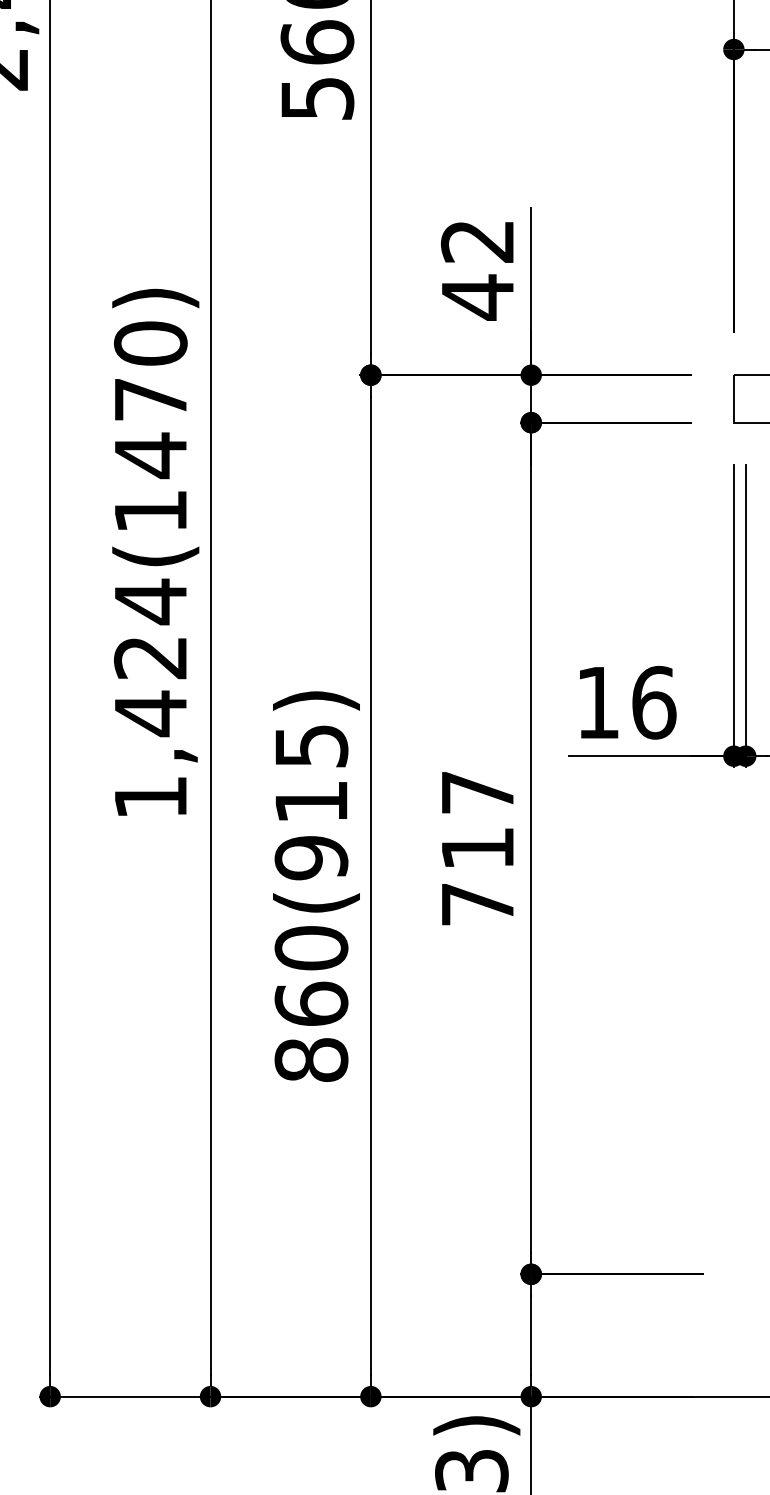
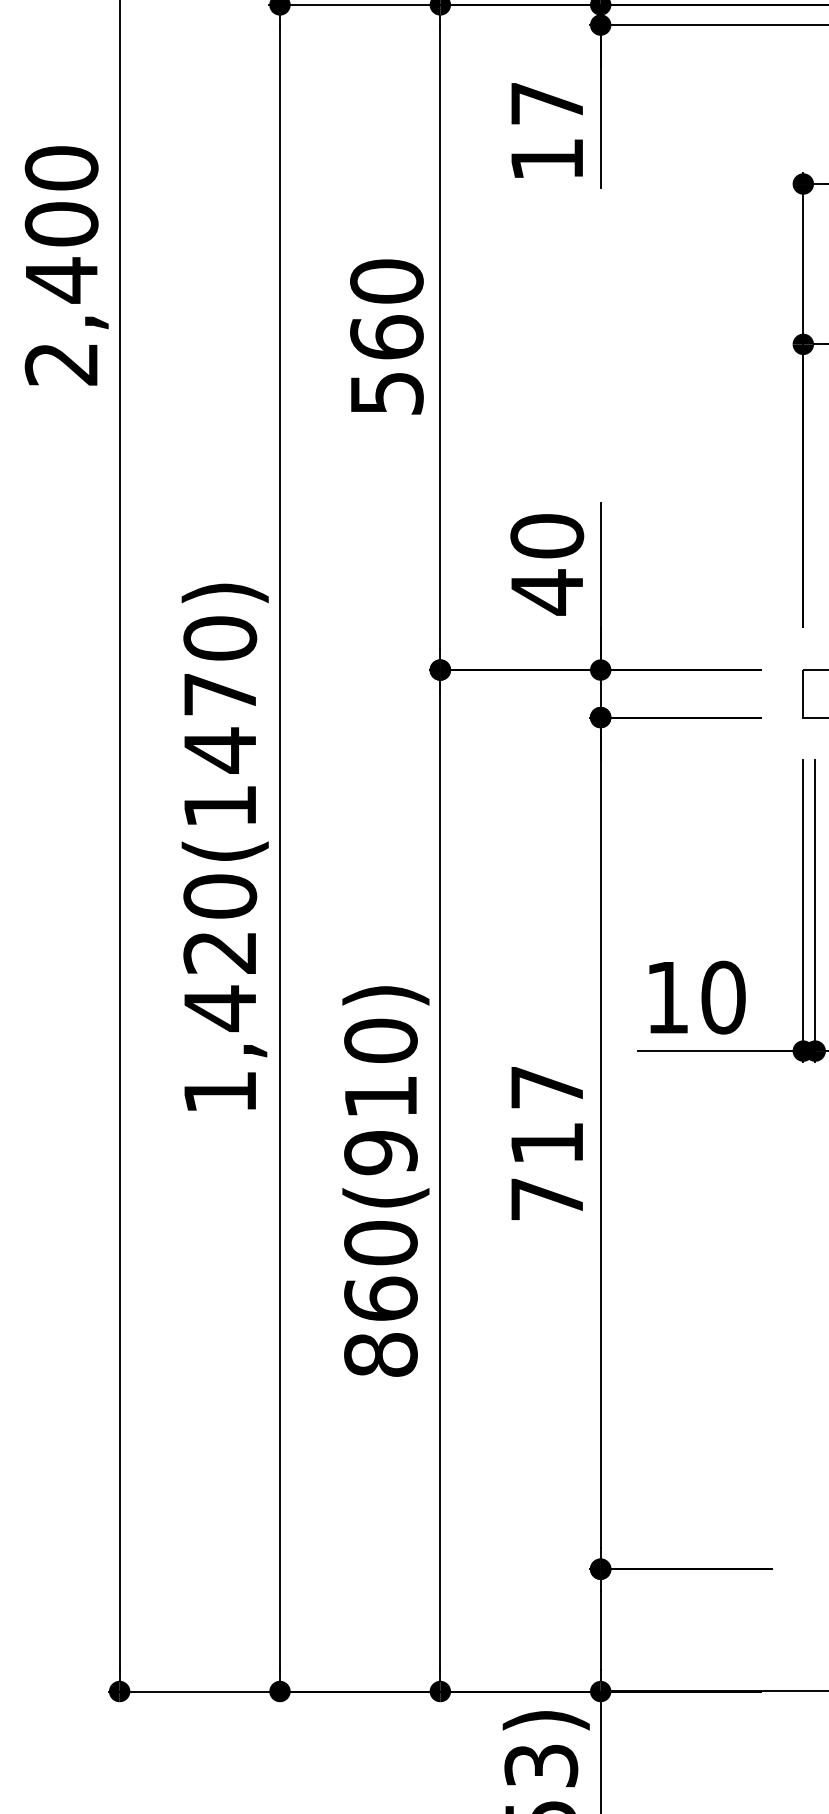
text: (478, 241) -> (547, 536), 42 -> 40
text: (151, 601) -> (220, 896), 1,424(1470) -> 1,420(1470)
text: (654, 702) -> (723, 997), 16 -> 10
text: (311, 745) -> (380, 1040), 860(915) -> 860(910)

